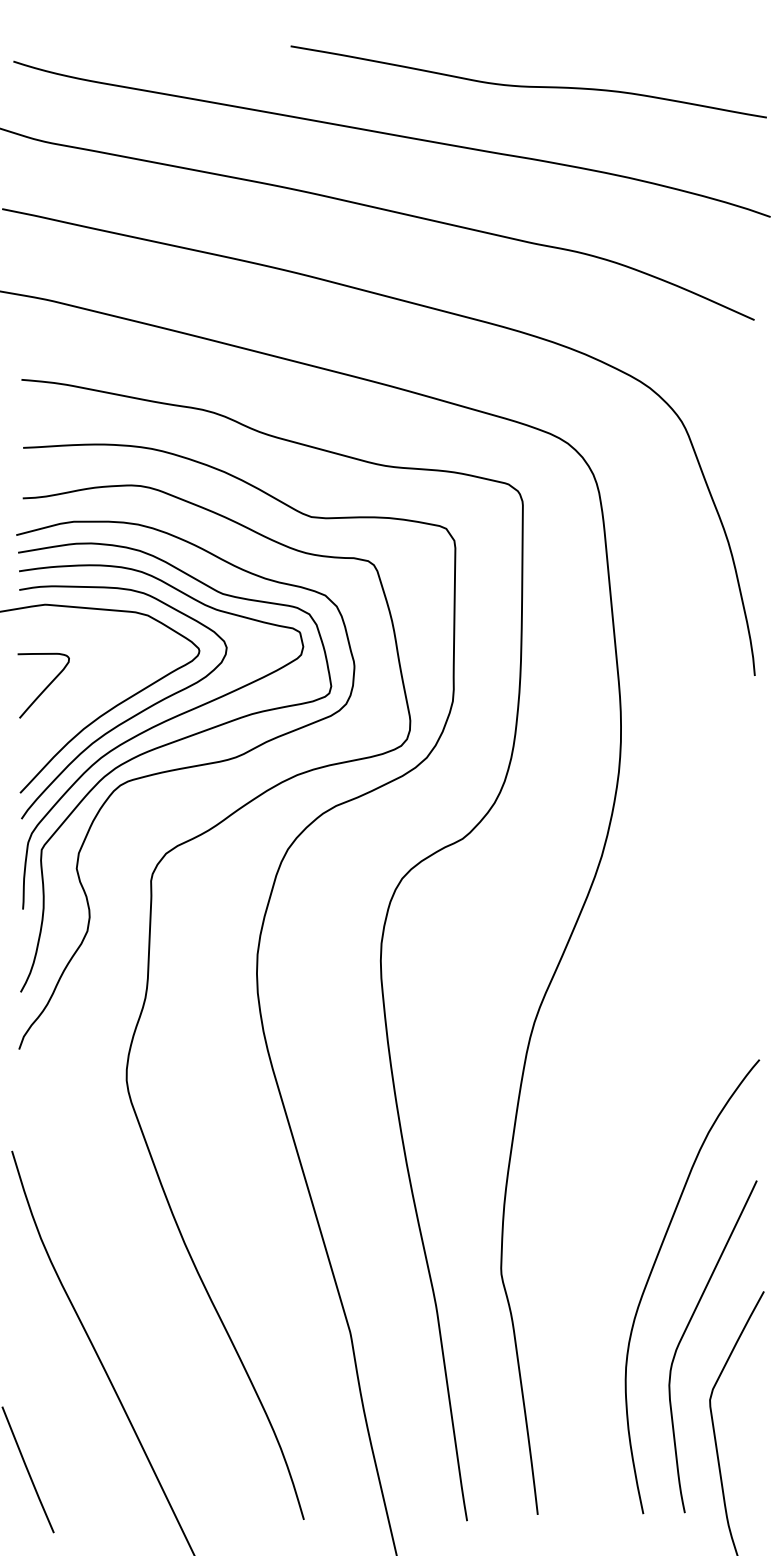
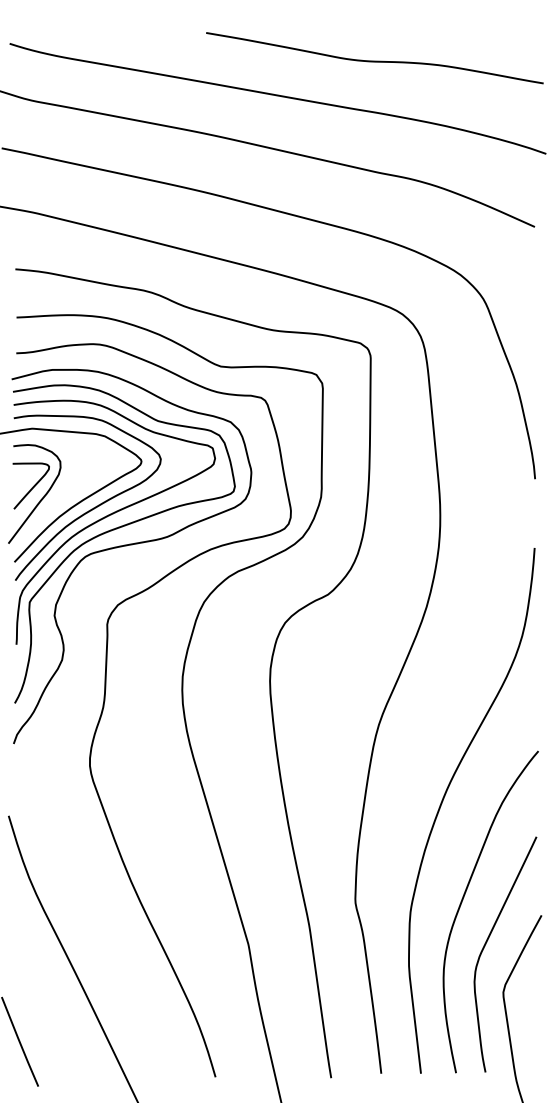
curve: (57, 704) -> (40, 499), added
curve: (625, 1129) -> (443, 800), added

